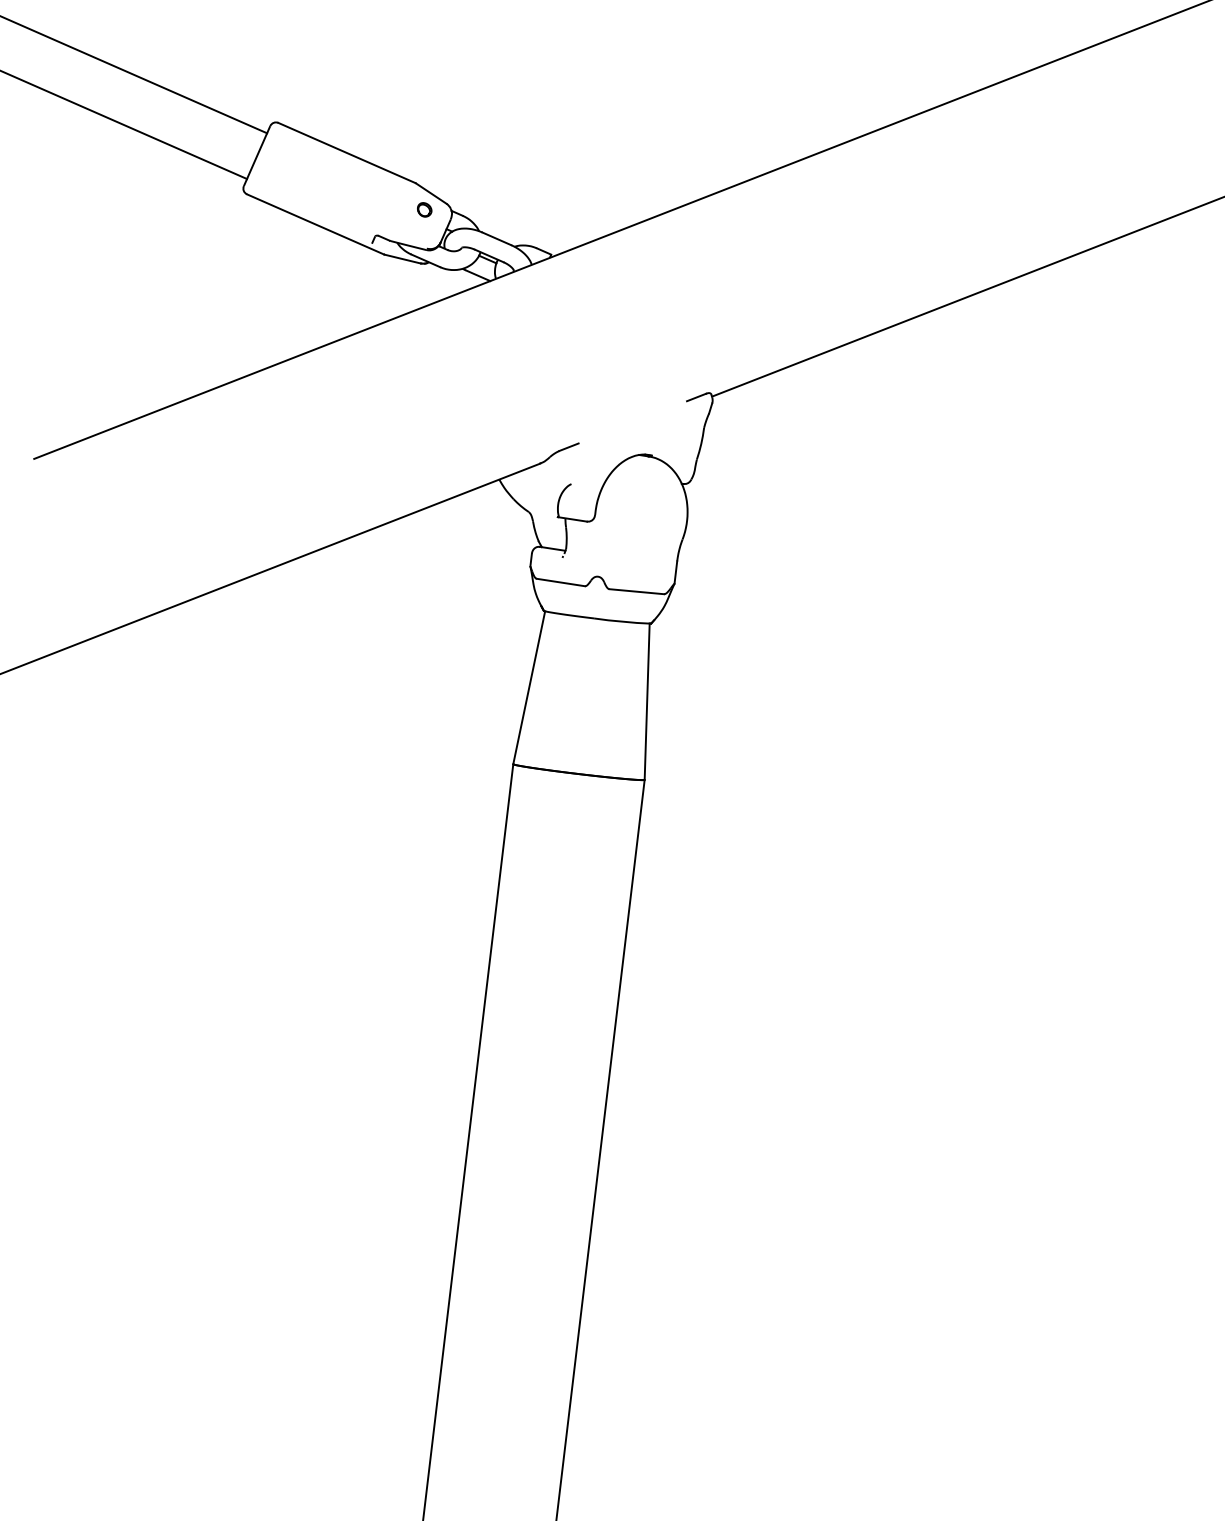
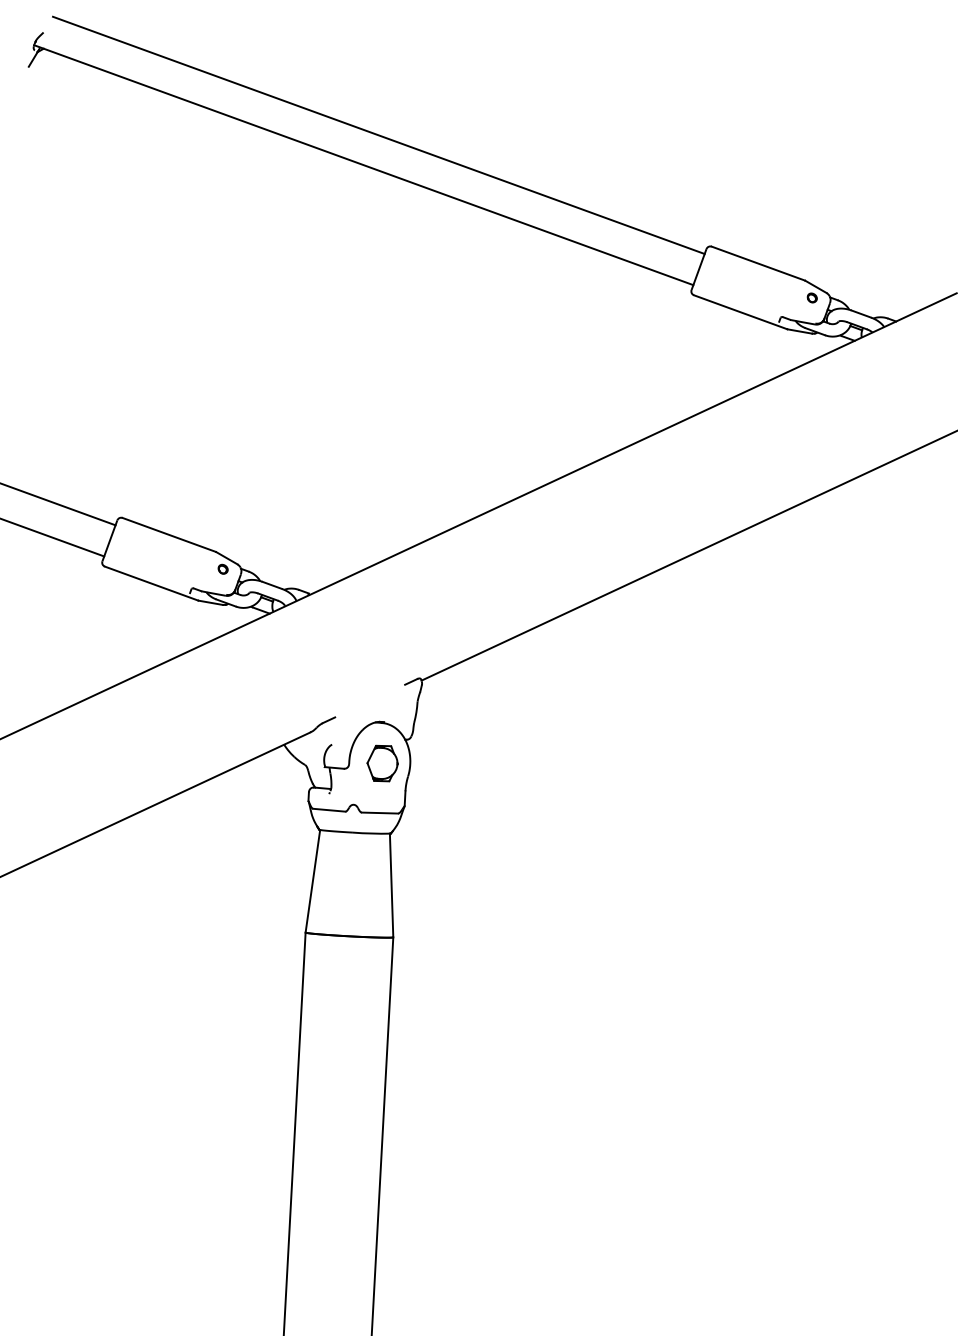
part: (645, 517) -> (382, 763), added

